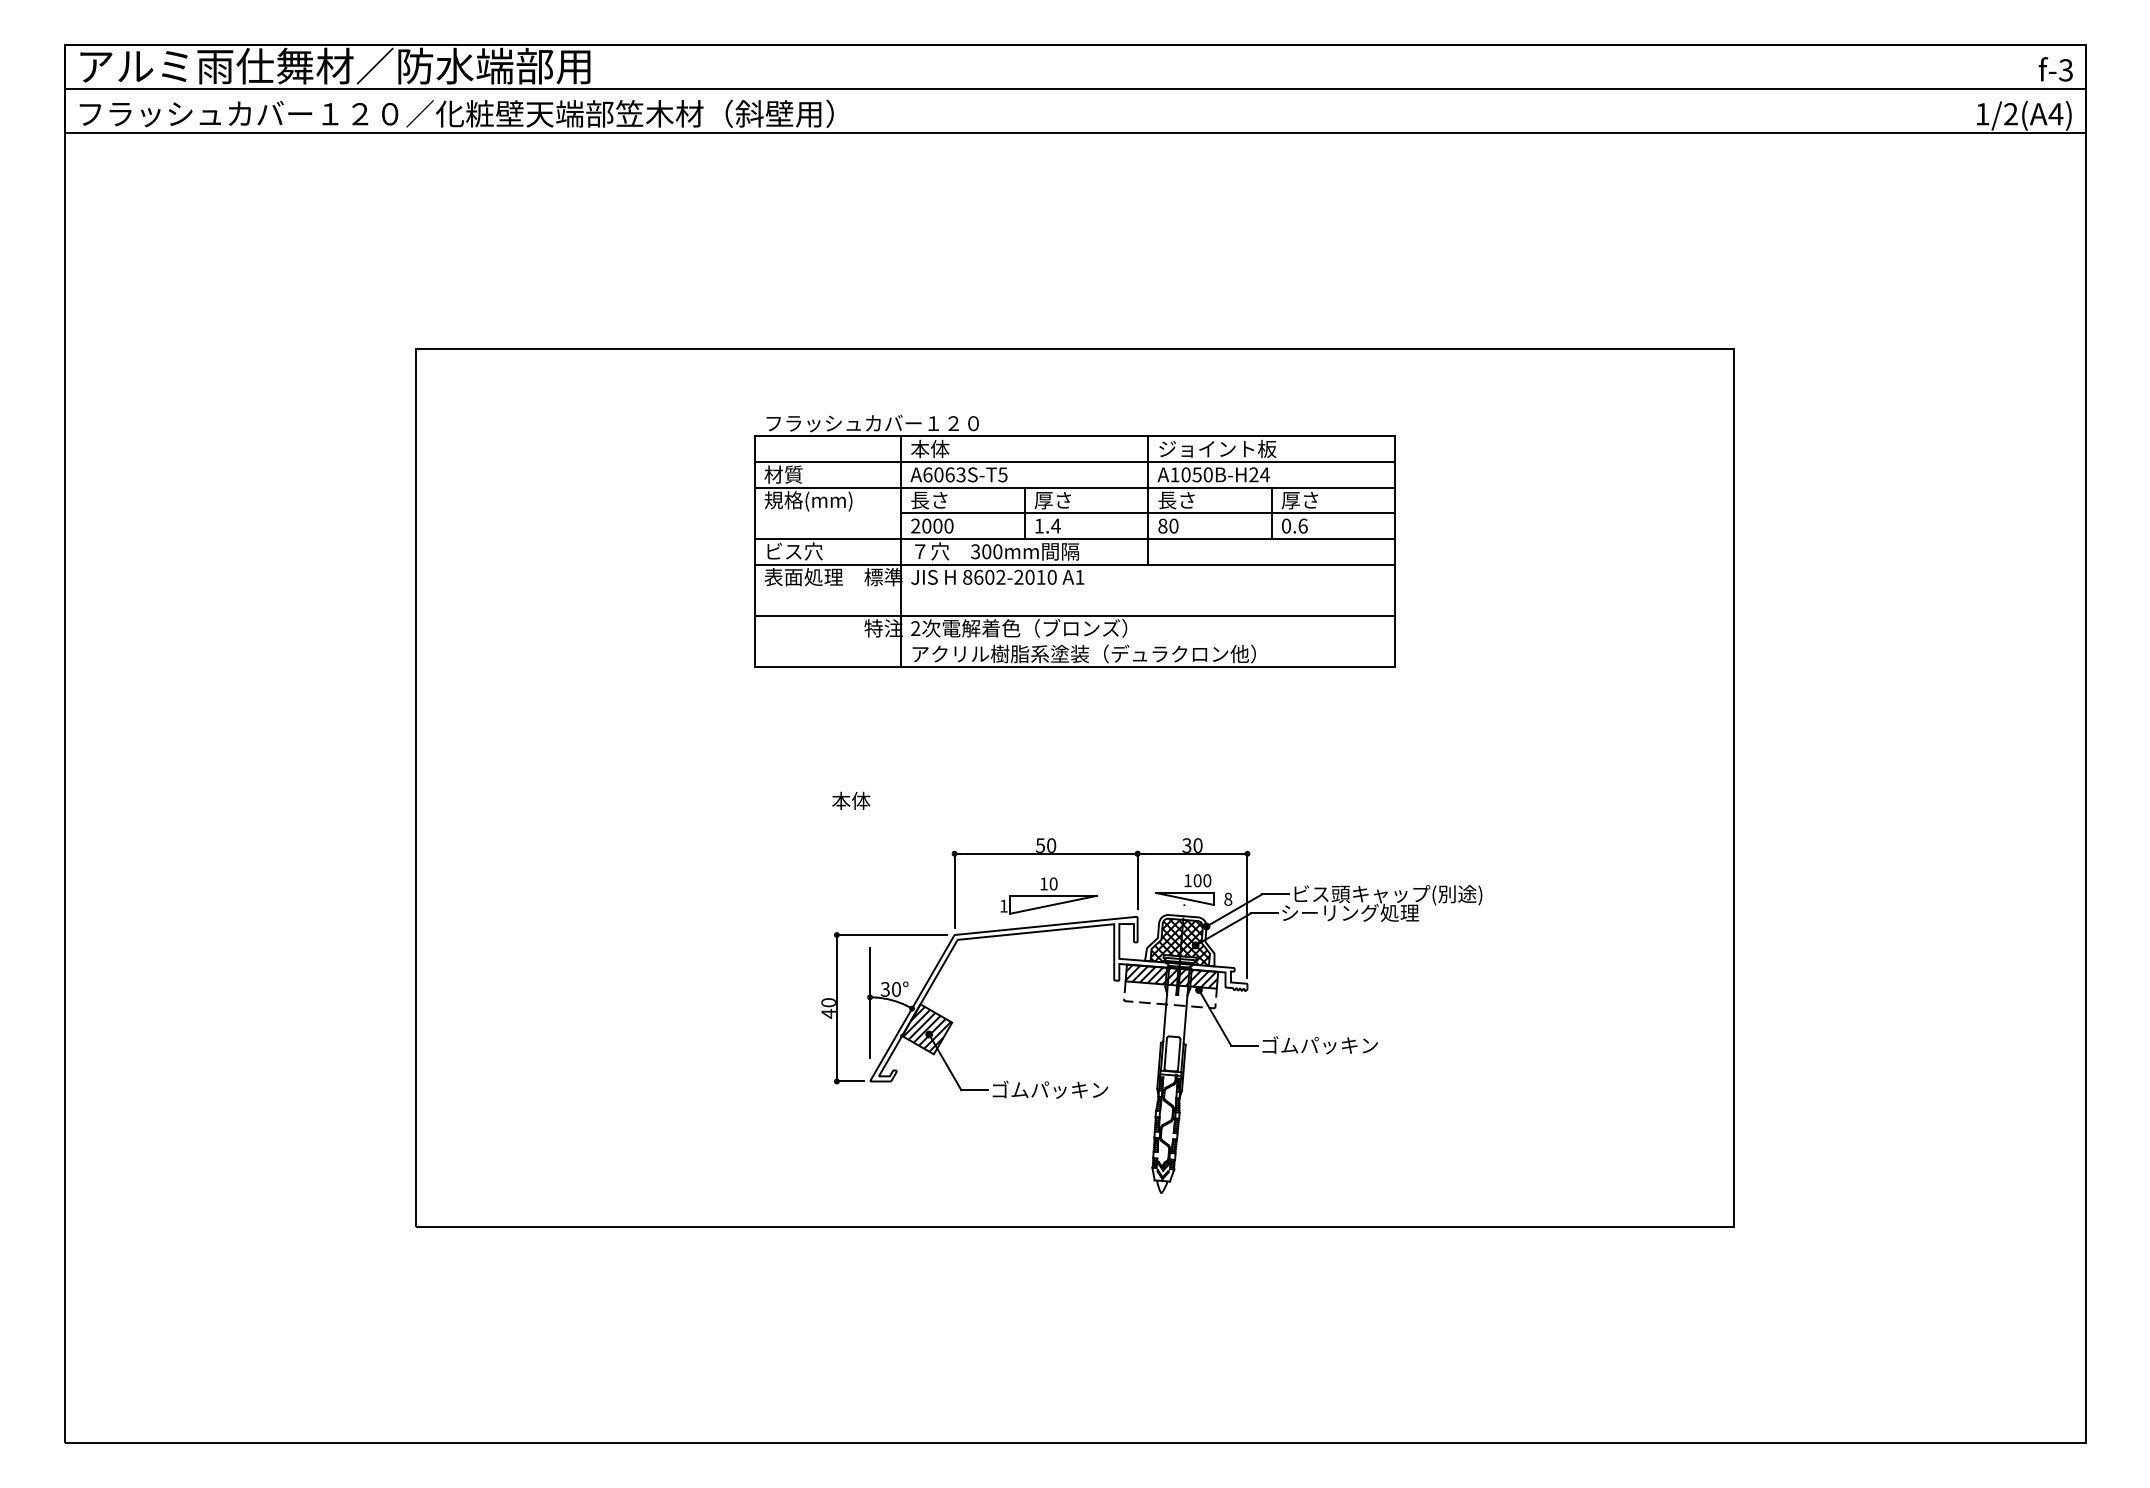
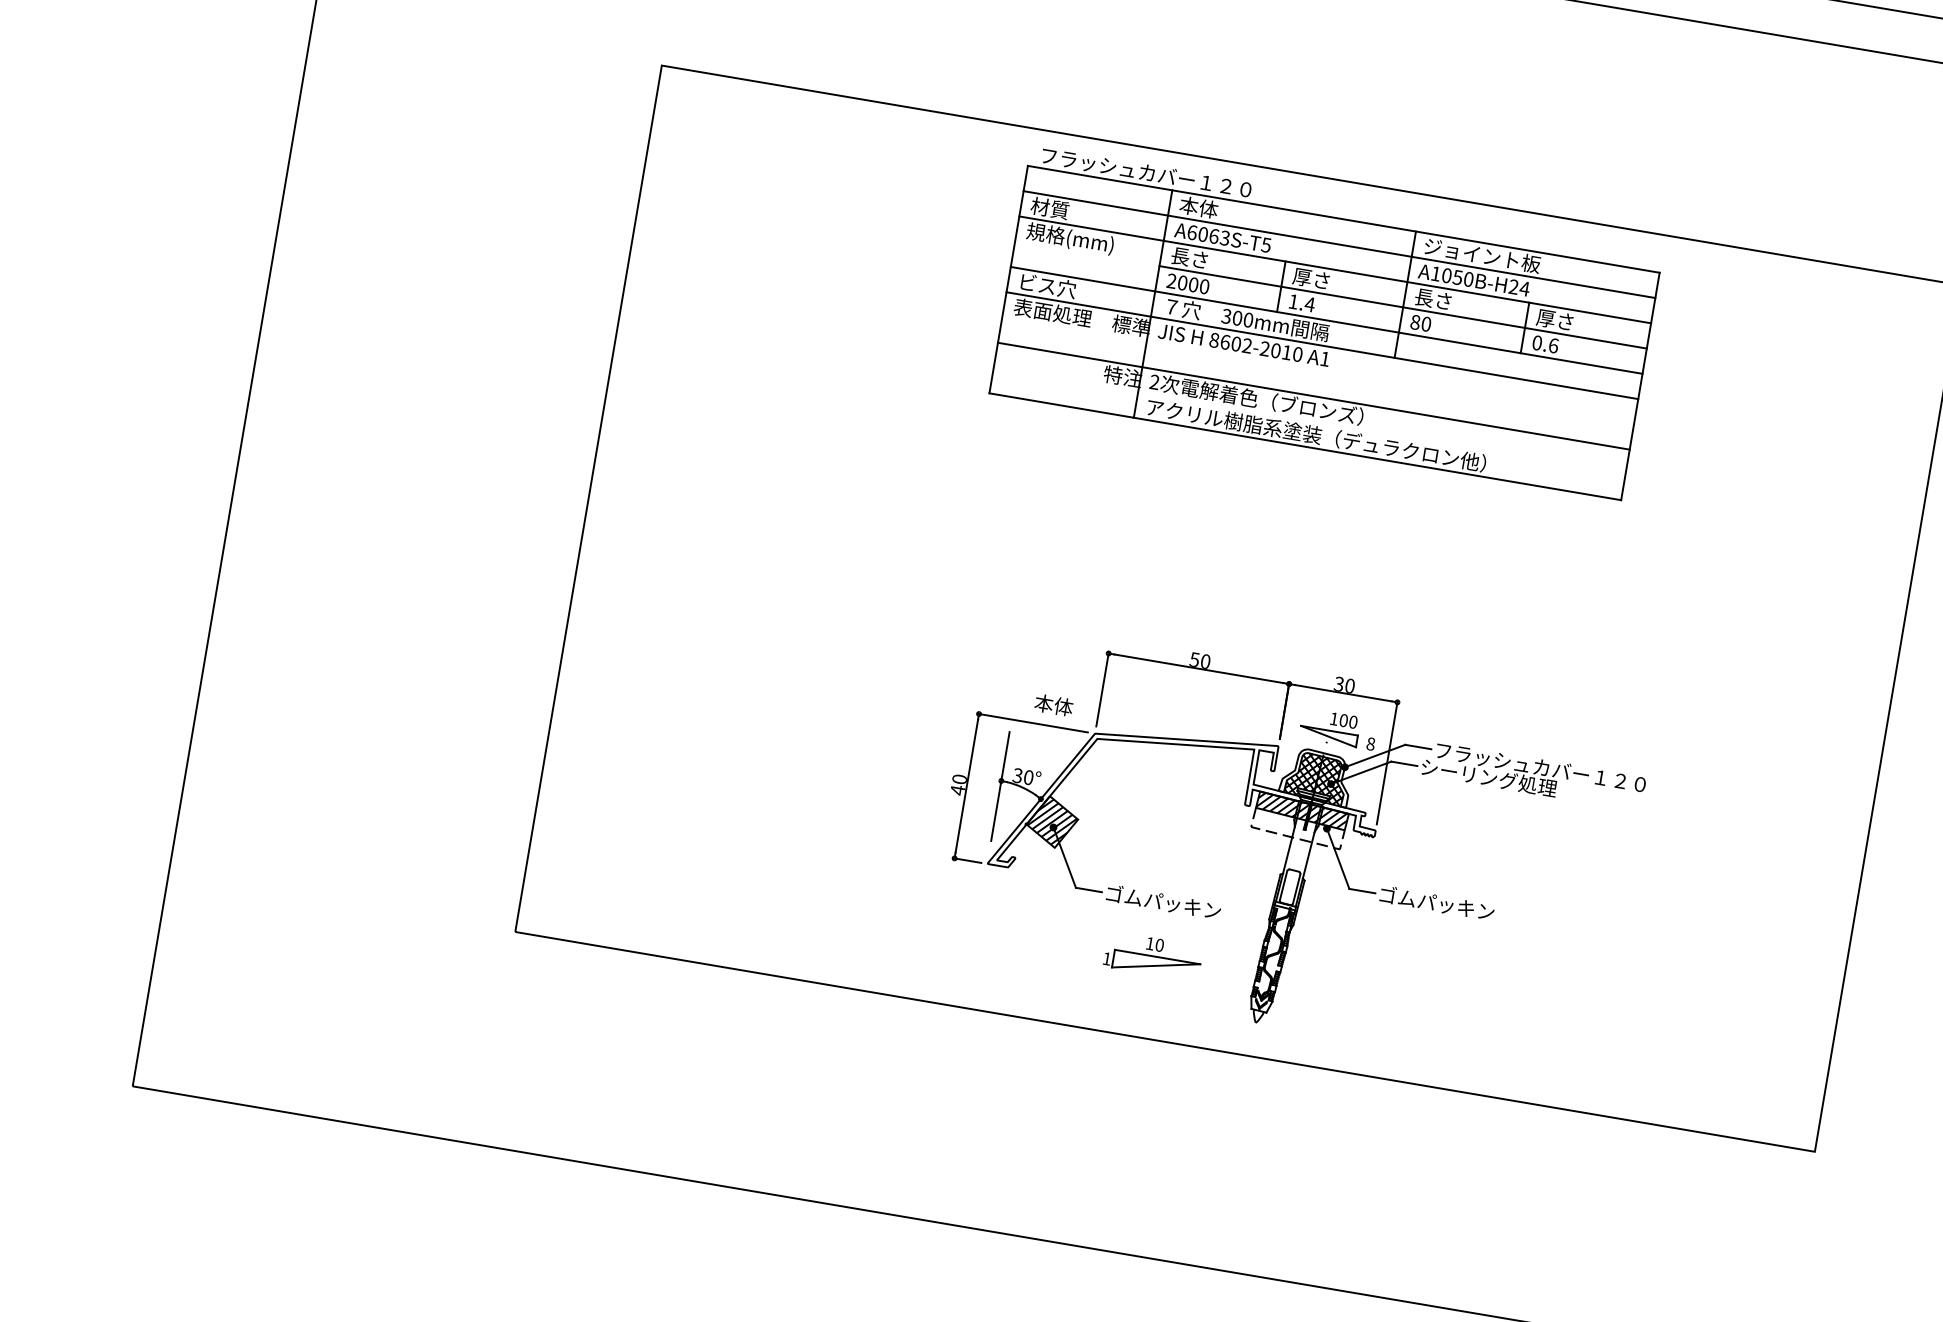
part: (1074, 540) -> (1325, 321), moved
text: (851, 800) -> (1054, 704), moved
part: (1048, 895) -> (1152, 955), moved
text: (1399, 895) -> (1540, 768), ビス頭キャップ(別途) -> フラッシュカバー１２０

